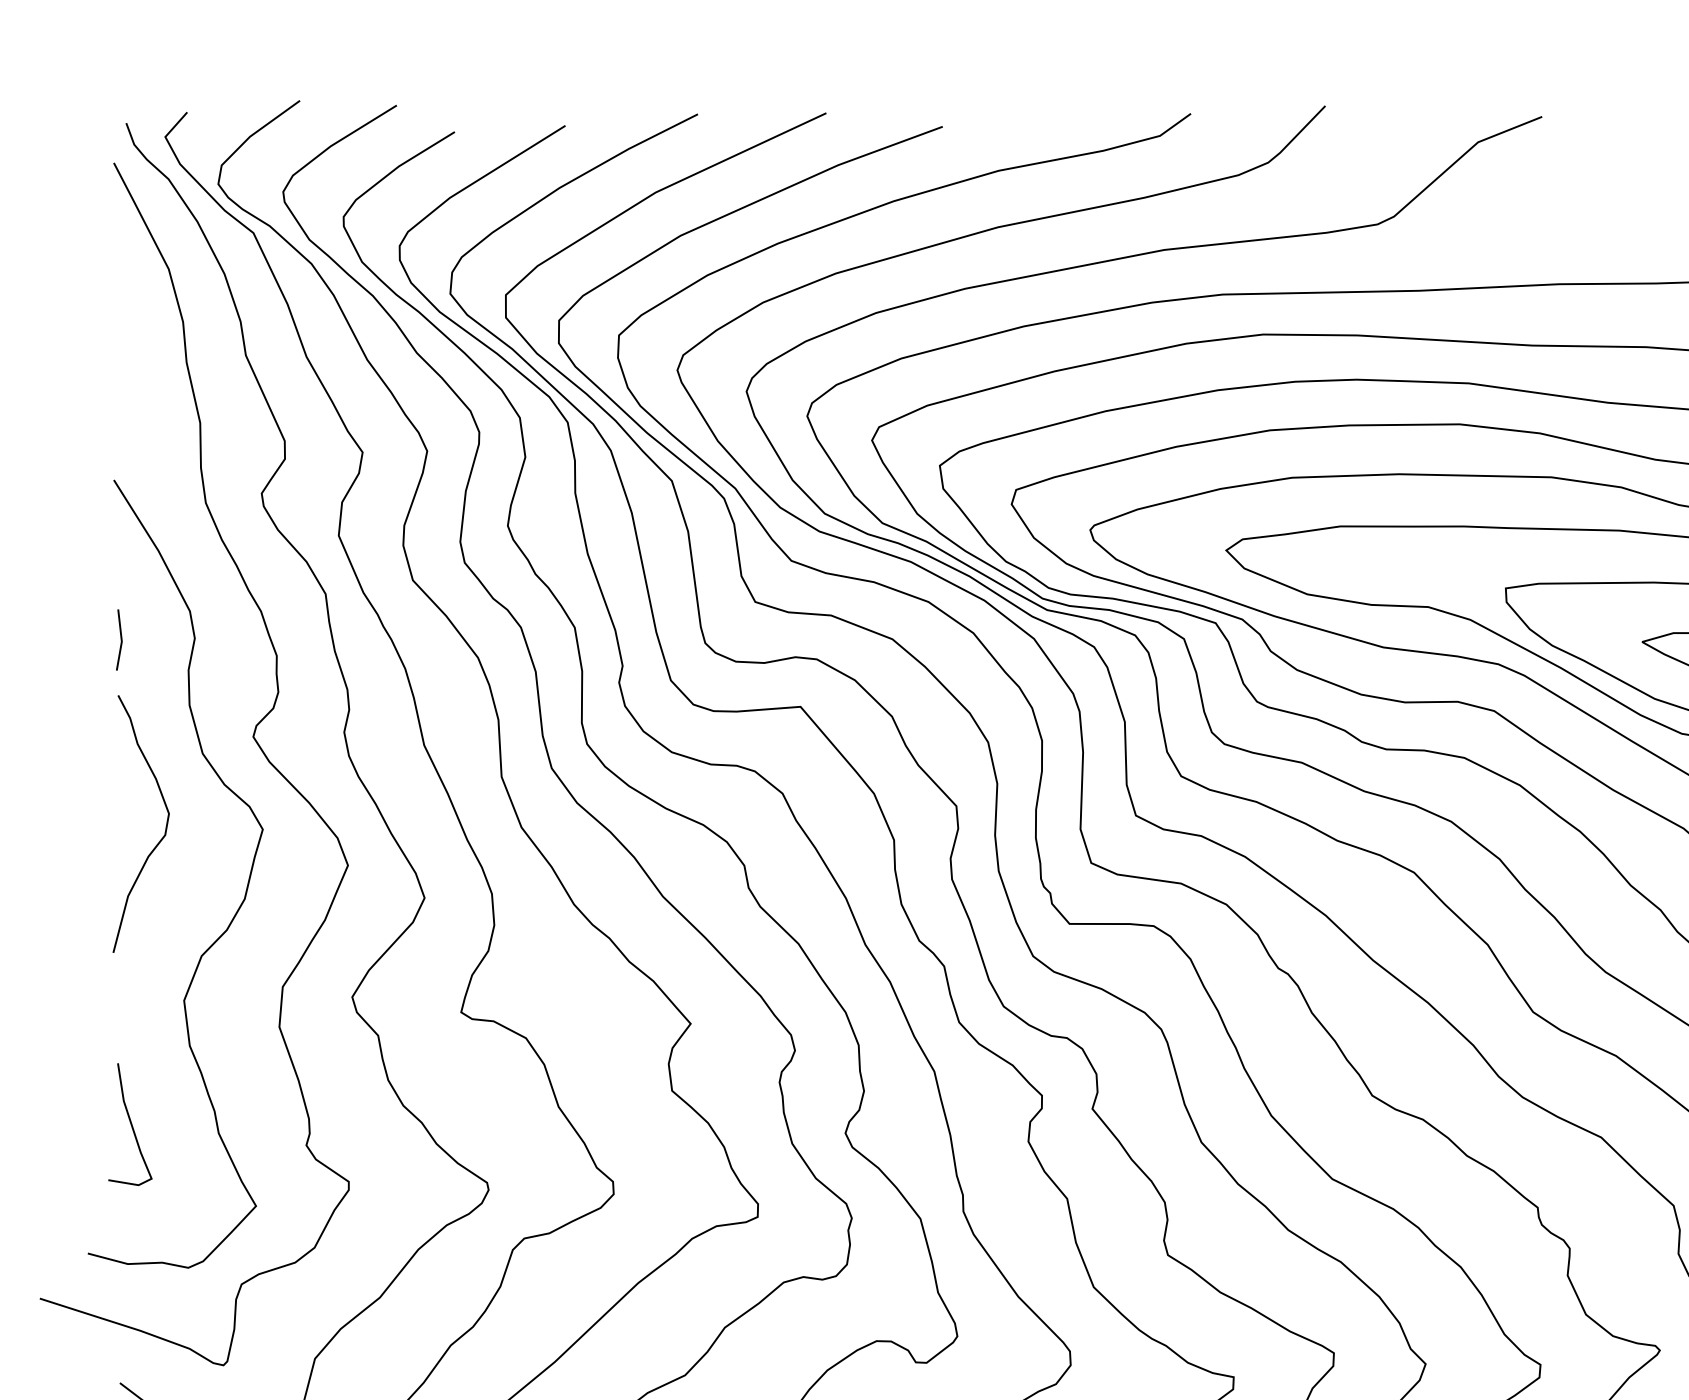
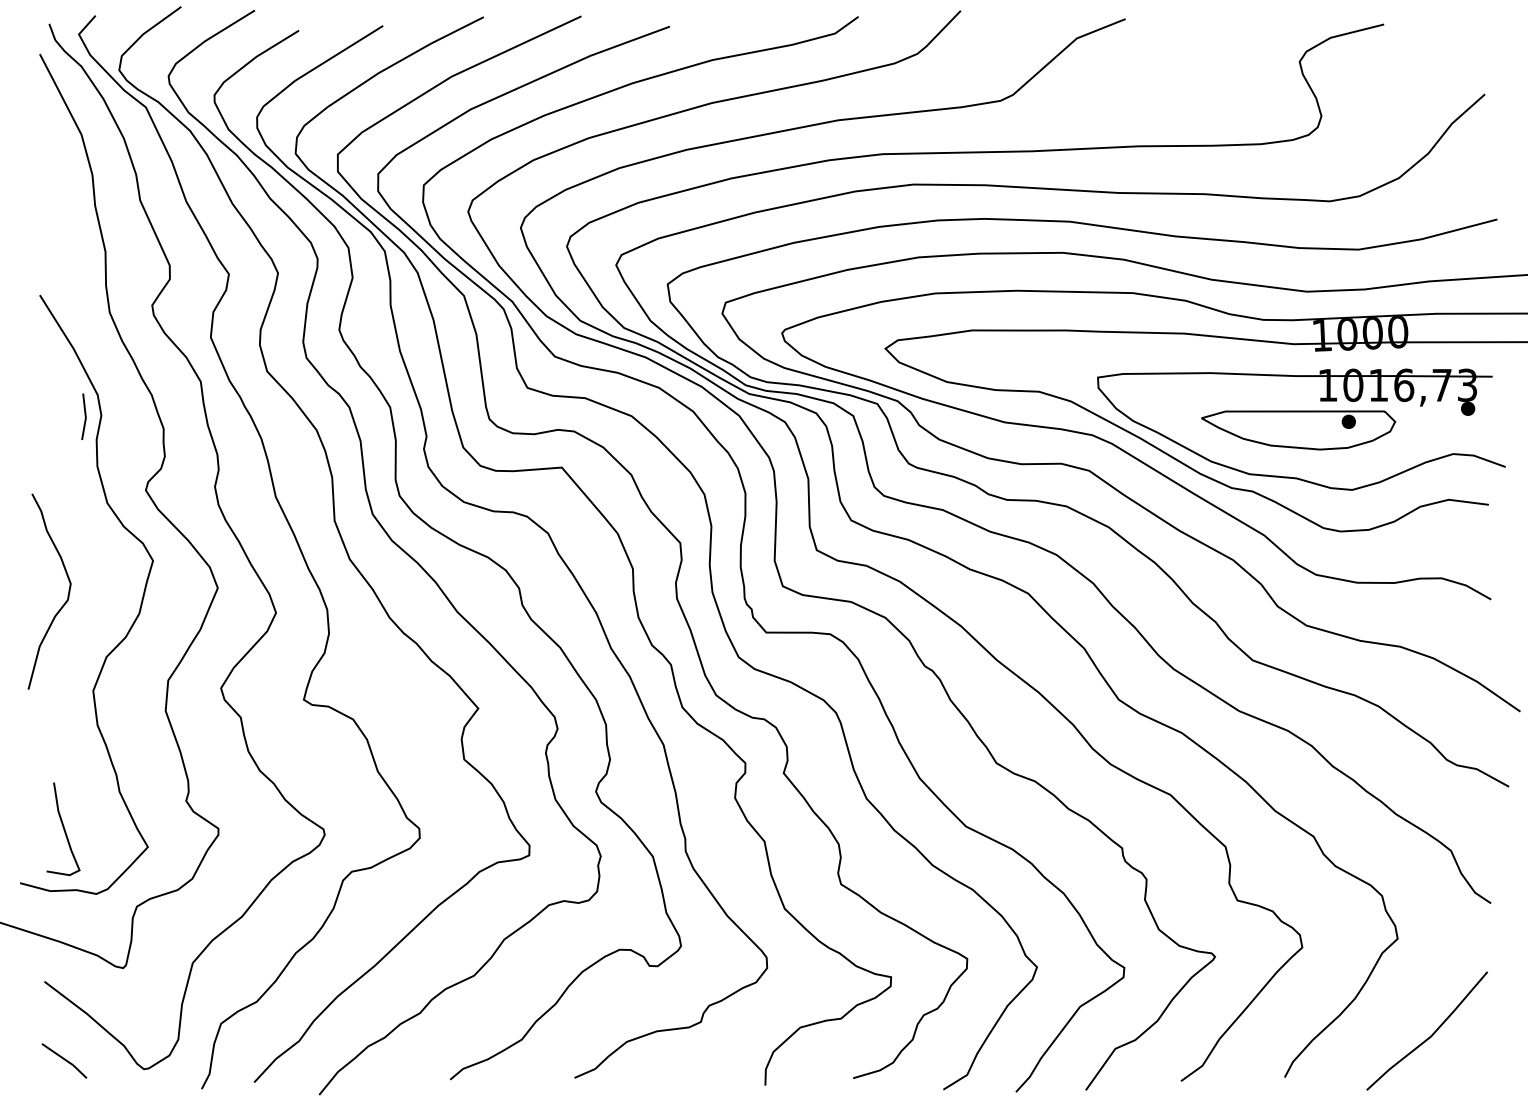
line: (119, 639) -> (84, 416), moved
curve: (164, 829) -> (67, 595), moved
curve: (130, 1125) -> (63, 829), moved

